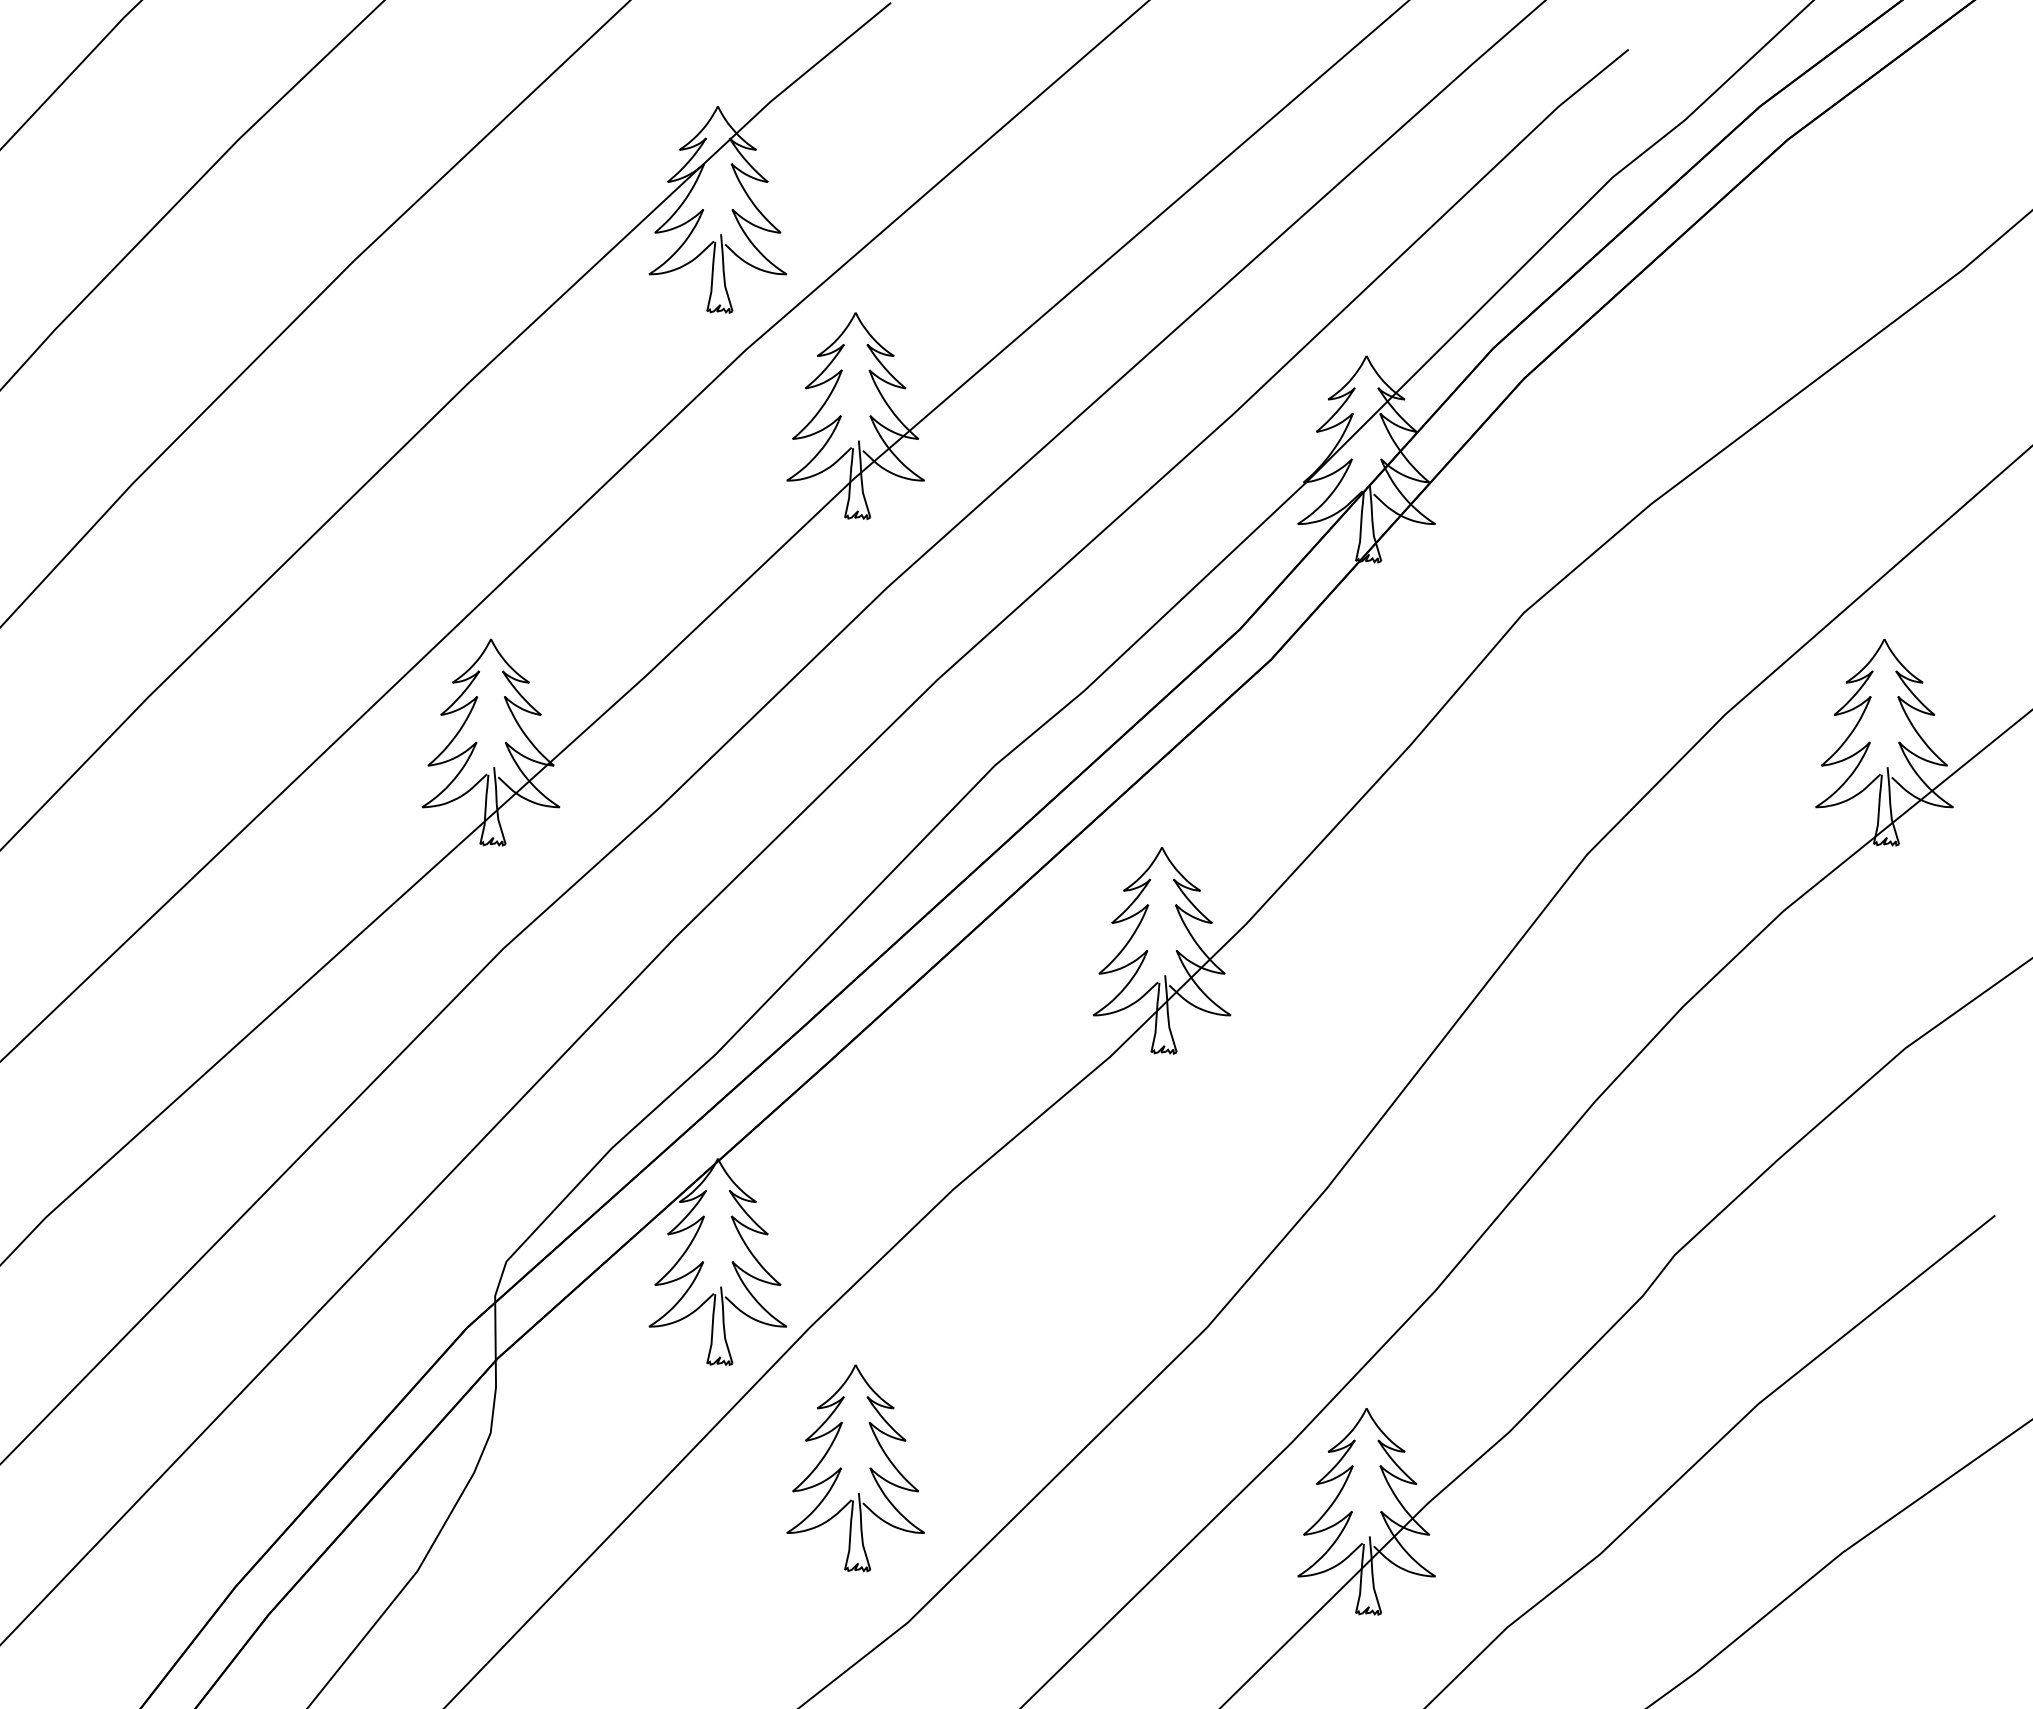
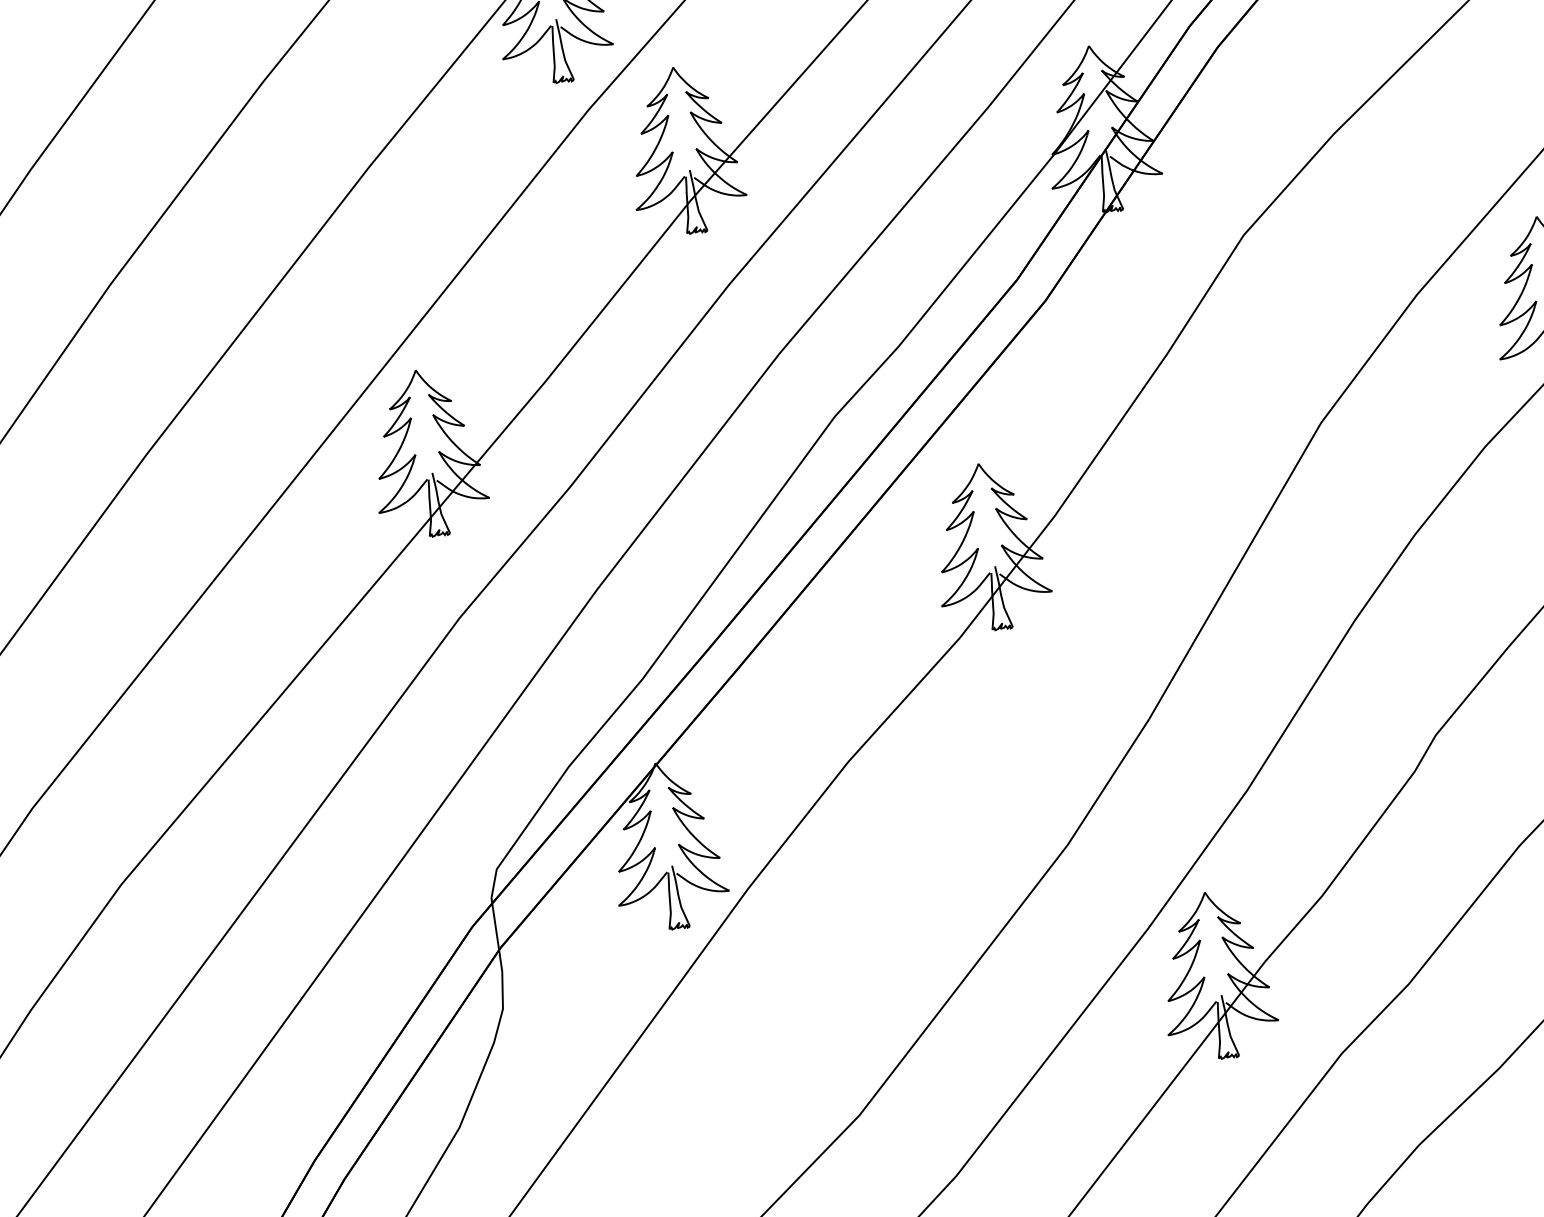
part: (841, 1468) -> (789, 998), removed

